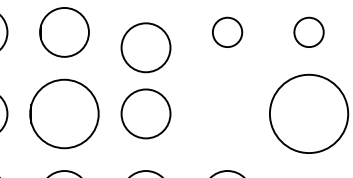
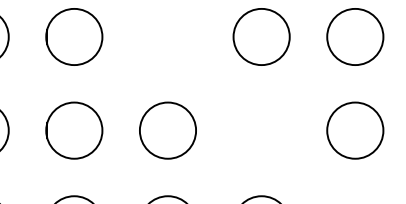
circle: (227, 31) -> (261, 36), size x1.67
circle: (309, 31) -> (355, 36), size x1.67
circle: (145, 47) -> (167, 54), removed
circle: (64, 113) -> (74, 130), size x0.71
circle: (309, 113) -> (355, 130), size x0.62

